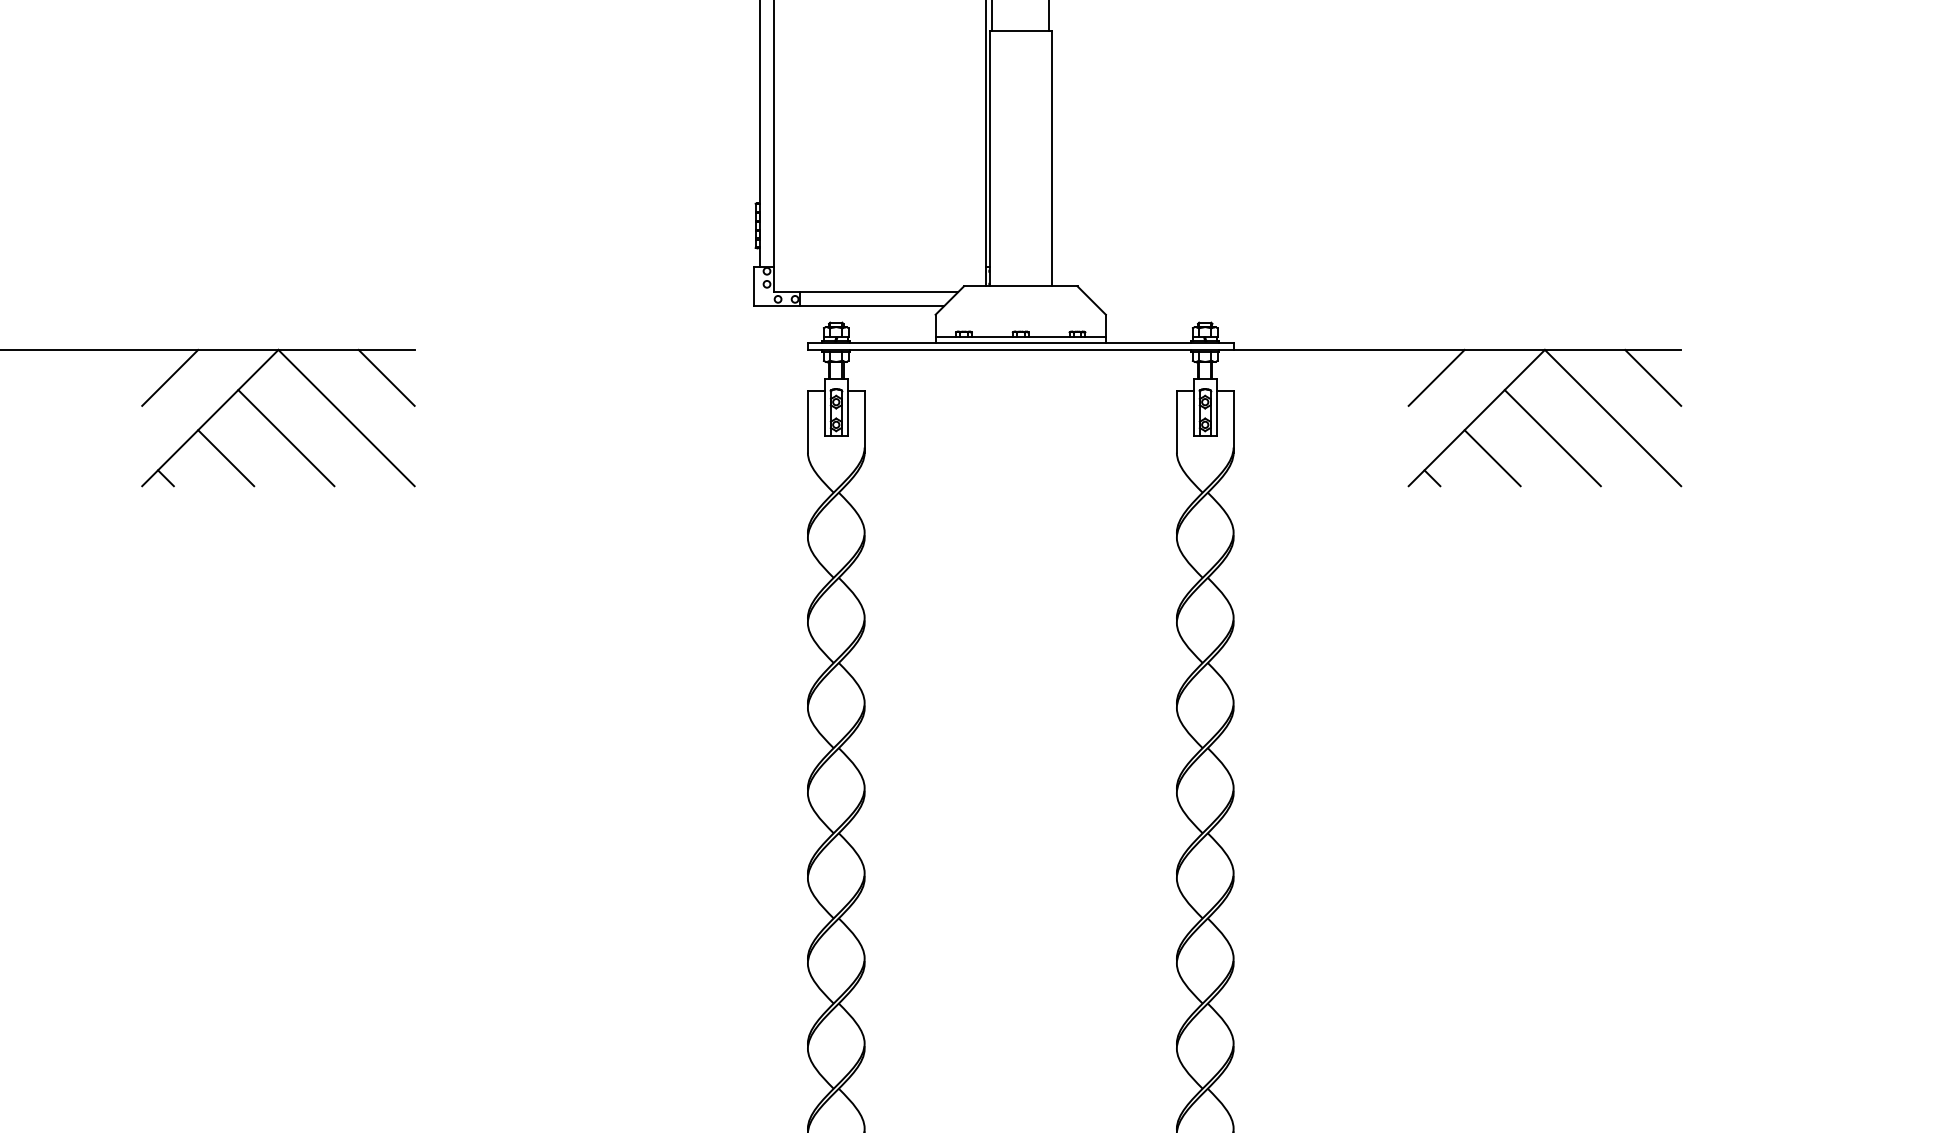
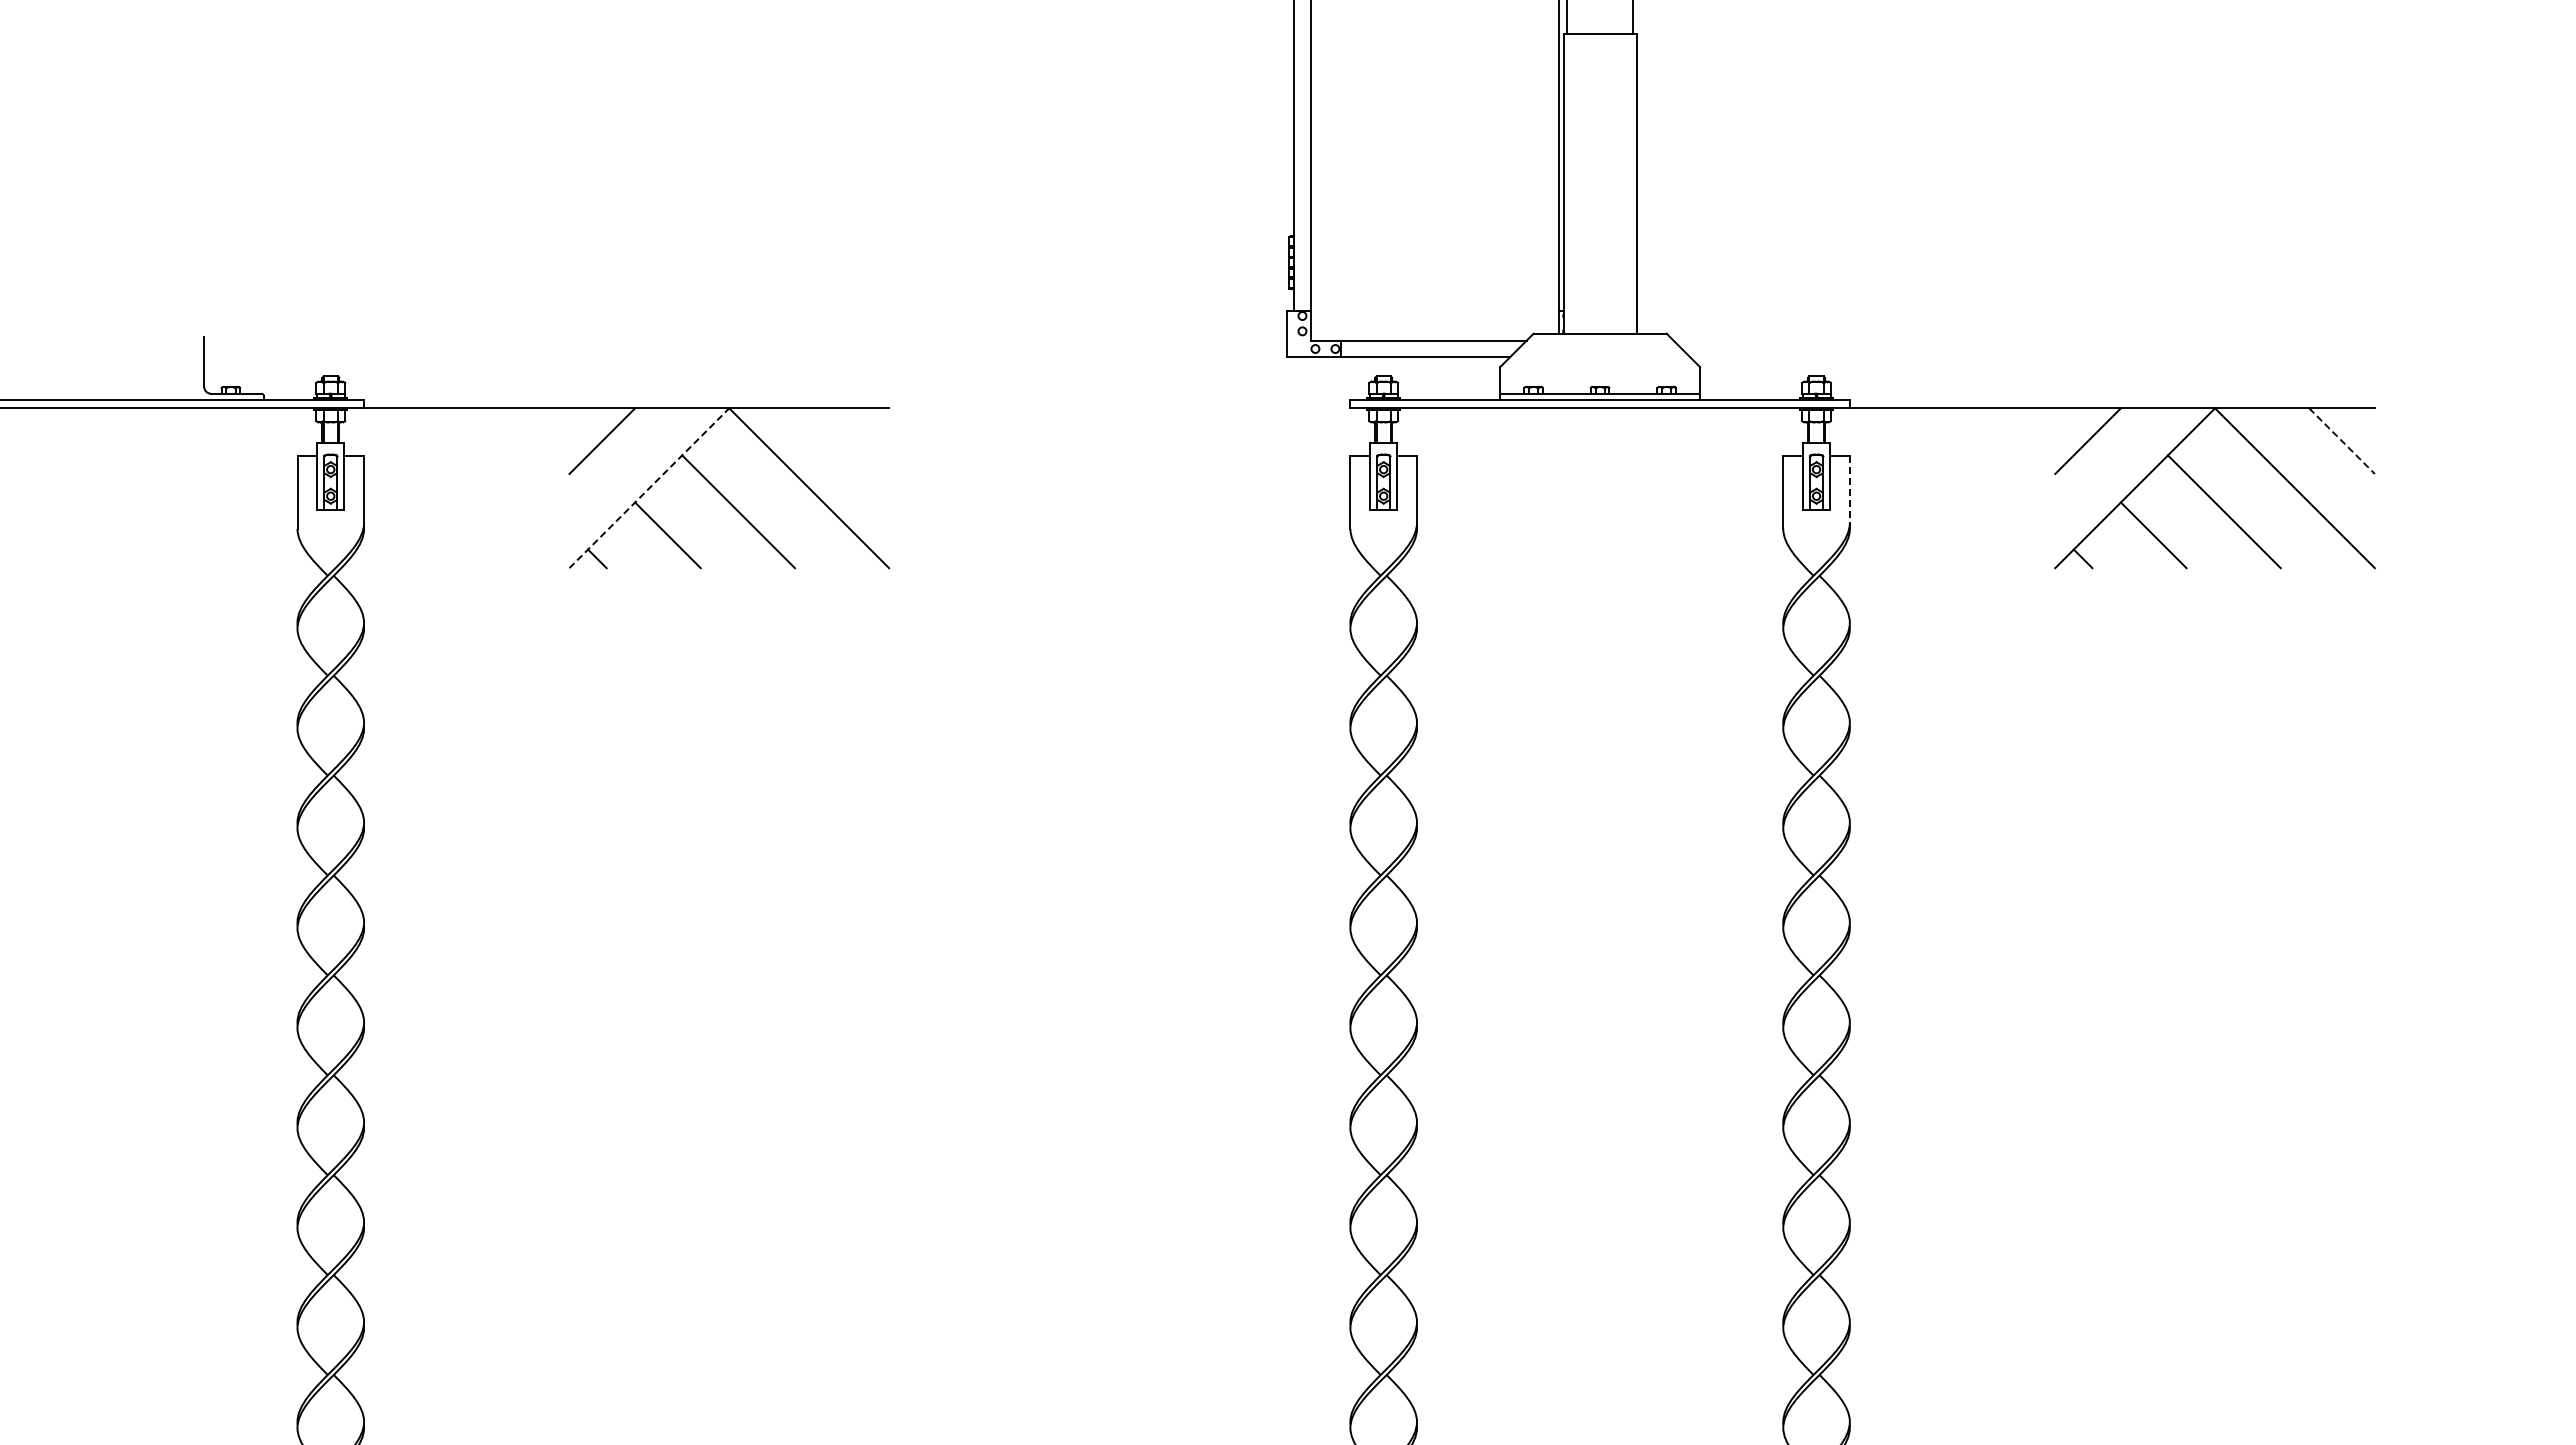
line: (386, 378) -> (856, 441), removed
line: (1653, 378) -> (2342, 441), solid -> dashed
line: (210, 417) -> (649, 487), solid -> dashed
line: (1233, 422) -> (1849, 493), solid -> dashed

